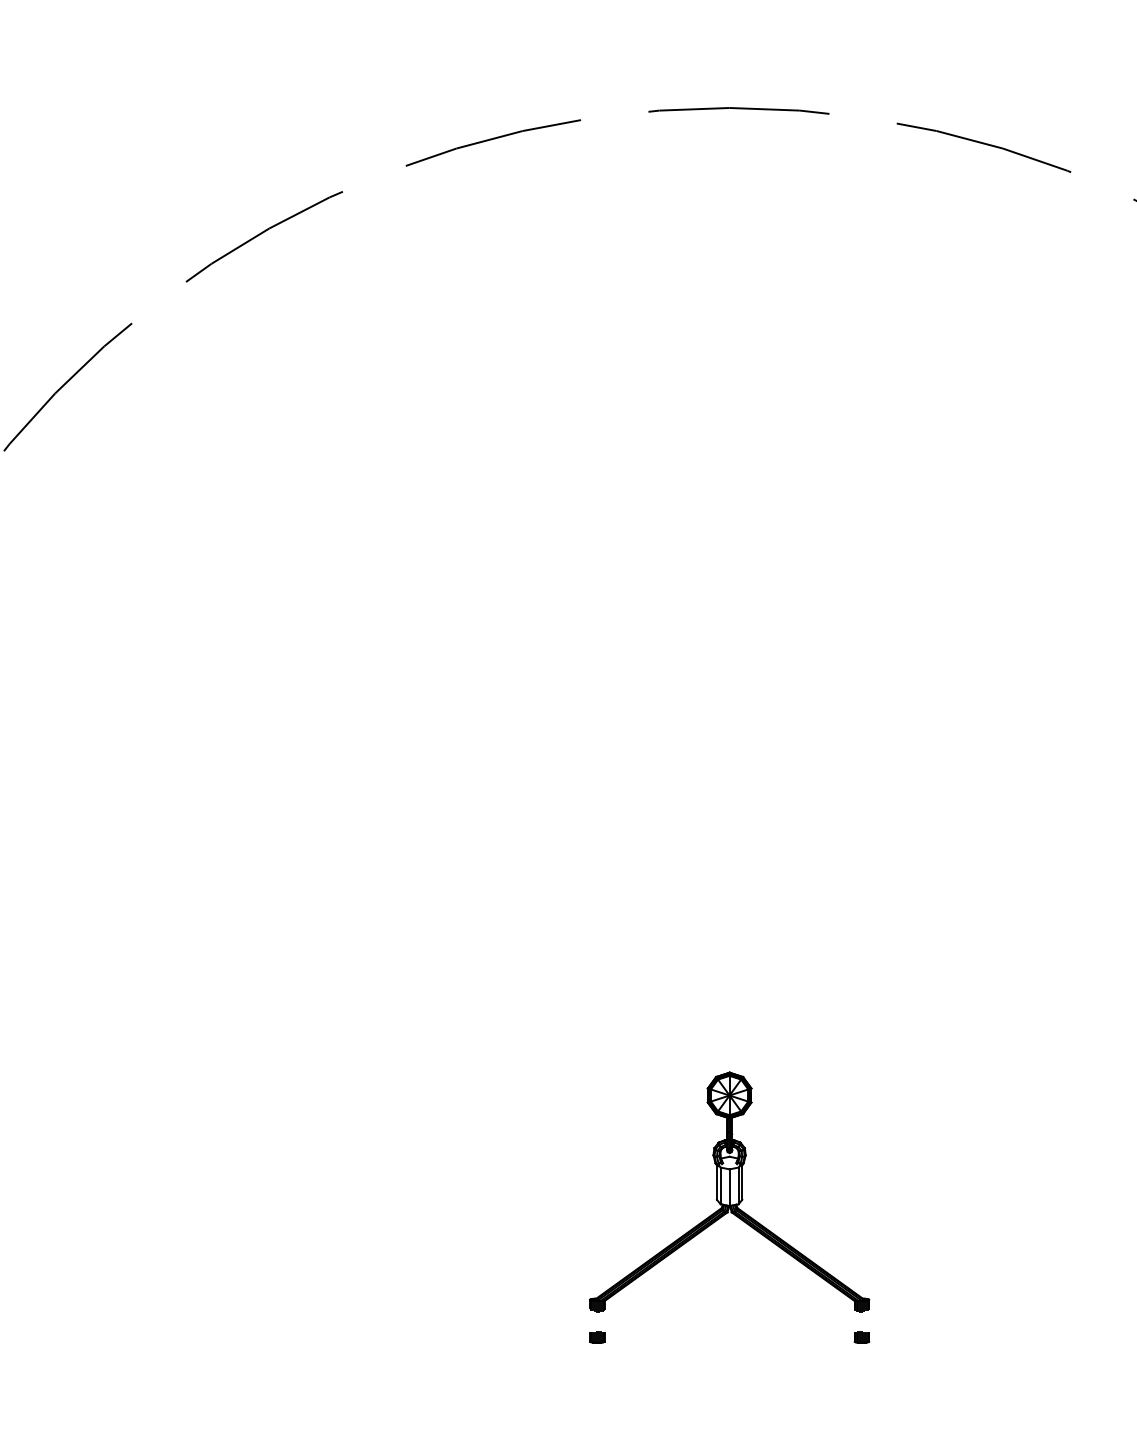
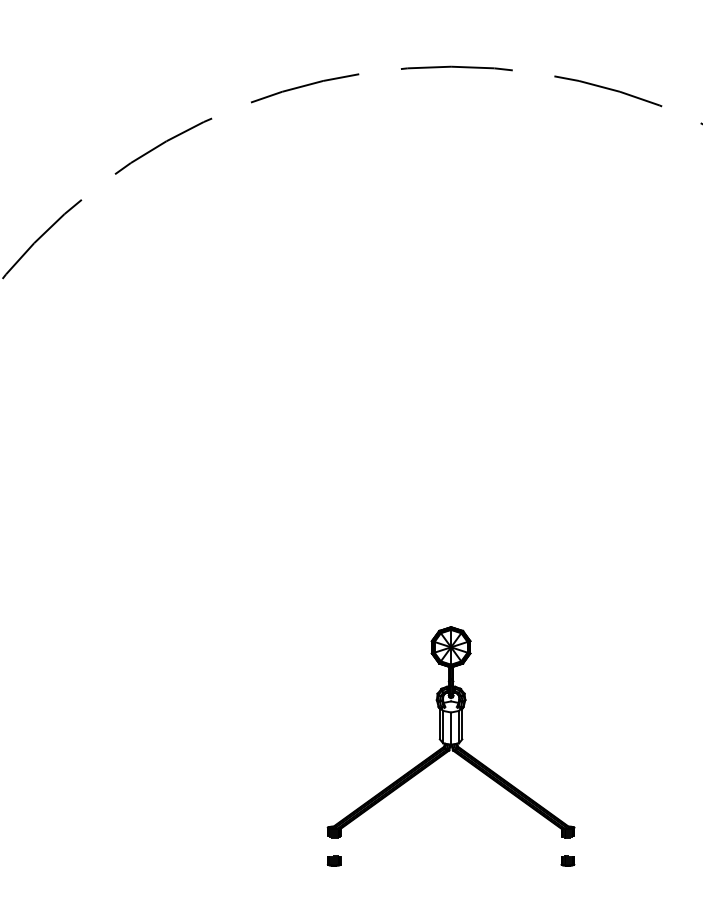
part: (728, 1207) -> (450, 746), size x1.43

